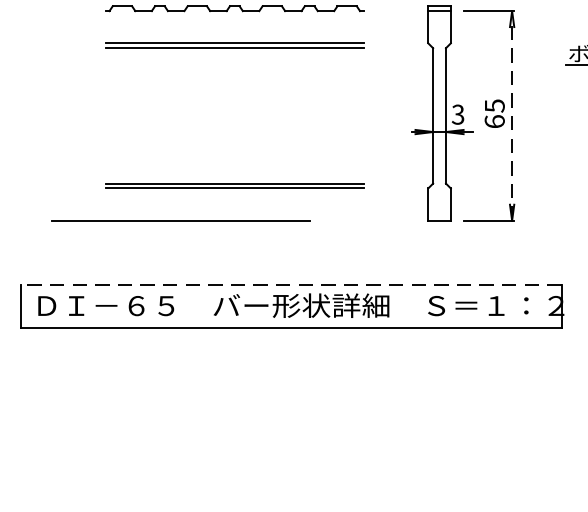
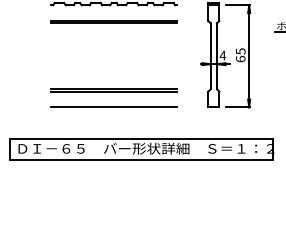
text: (457, 114) -> (222, 55), 3 -> 4
line: (512, 114) -> (249, 55), dashed -> solid
line: (179, 219) -> (113, 106), moved
line: (290, 284) -> (141, 138), dashed -> solid

